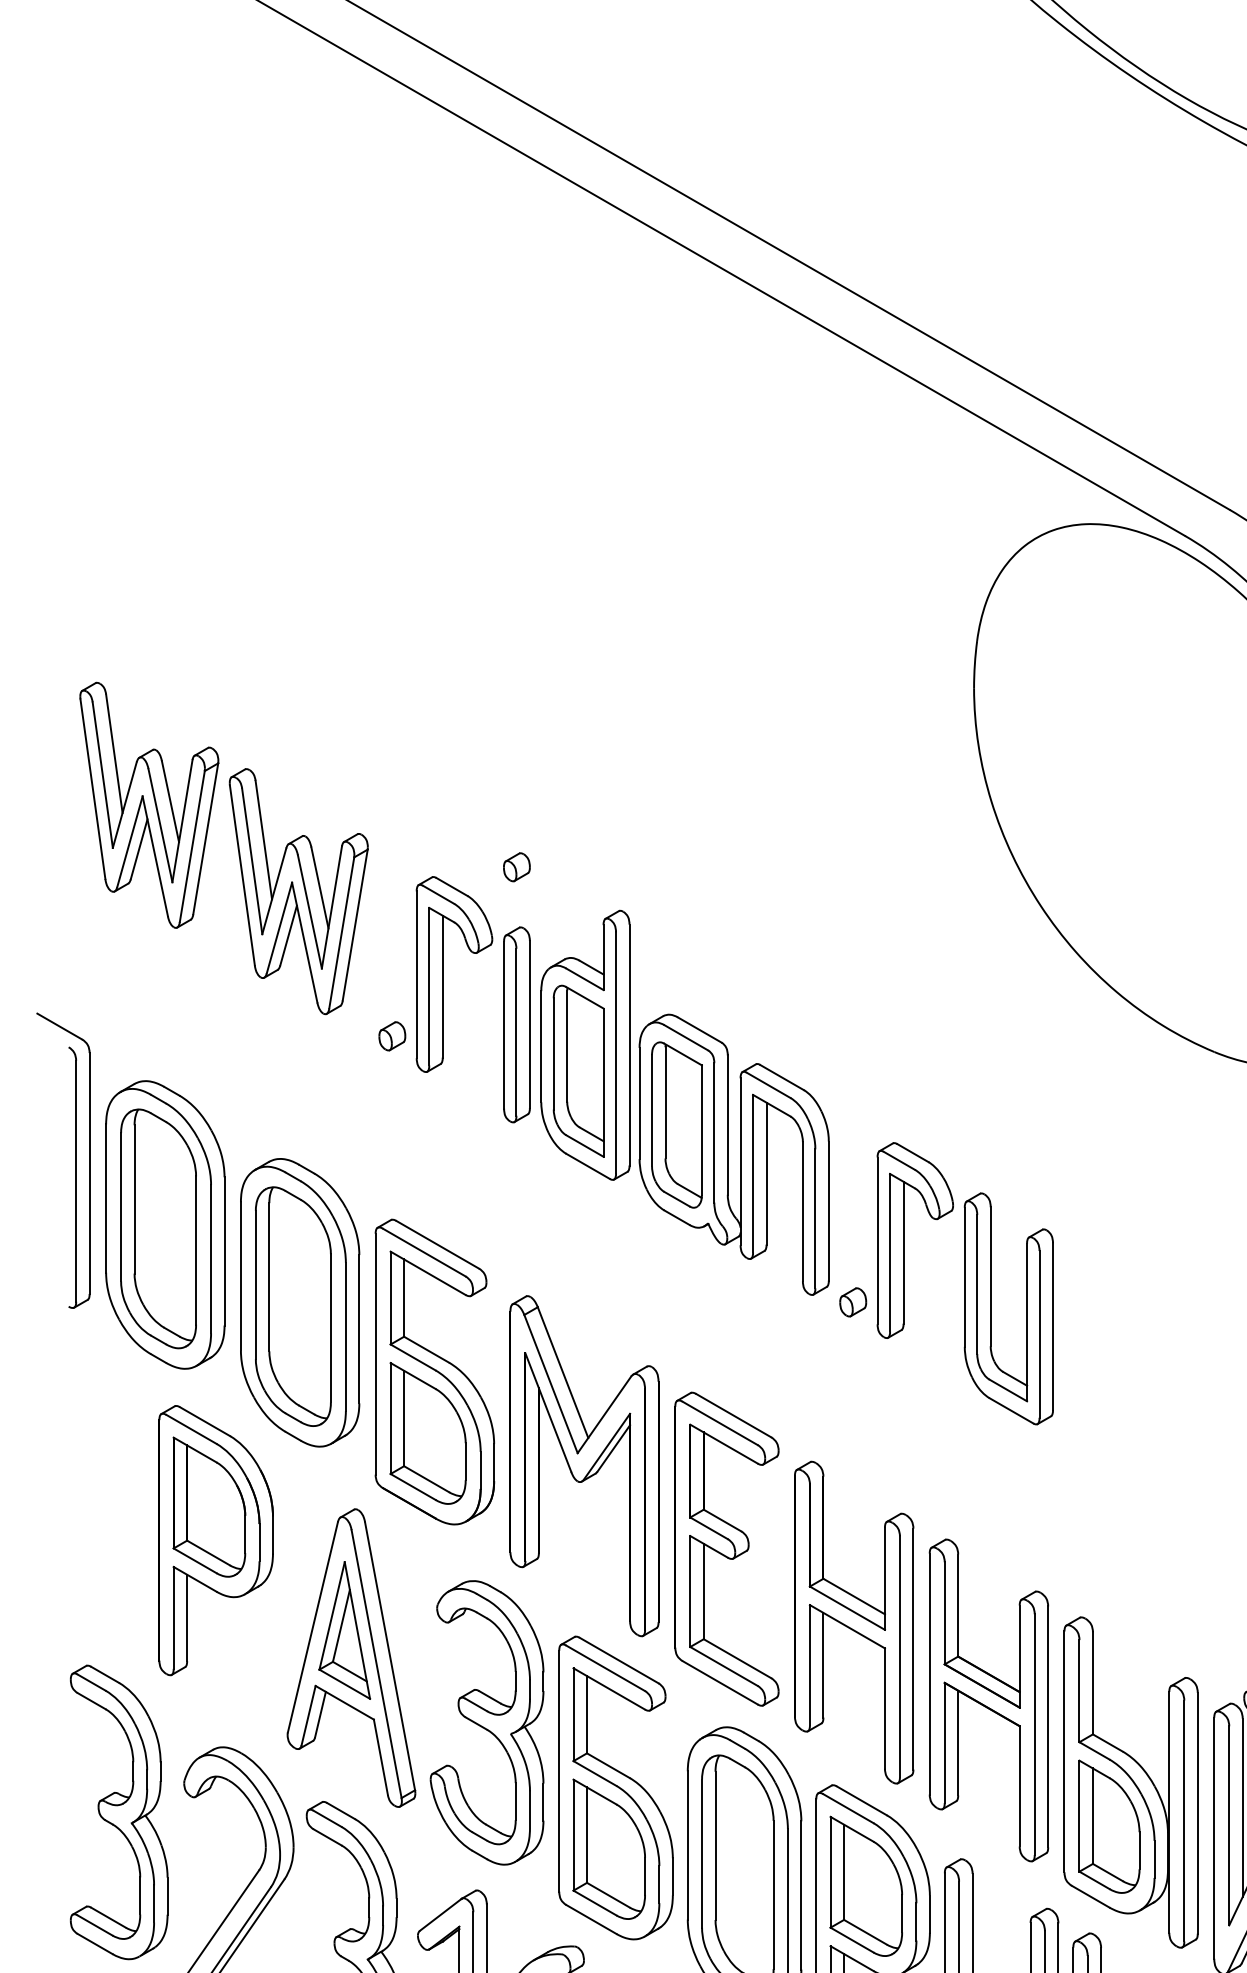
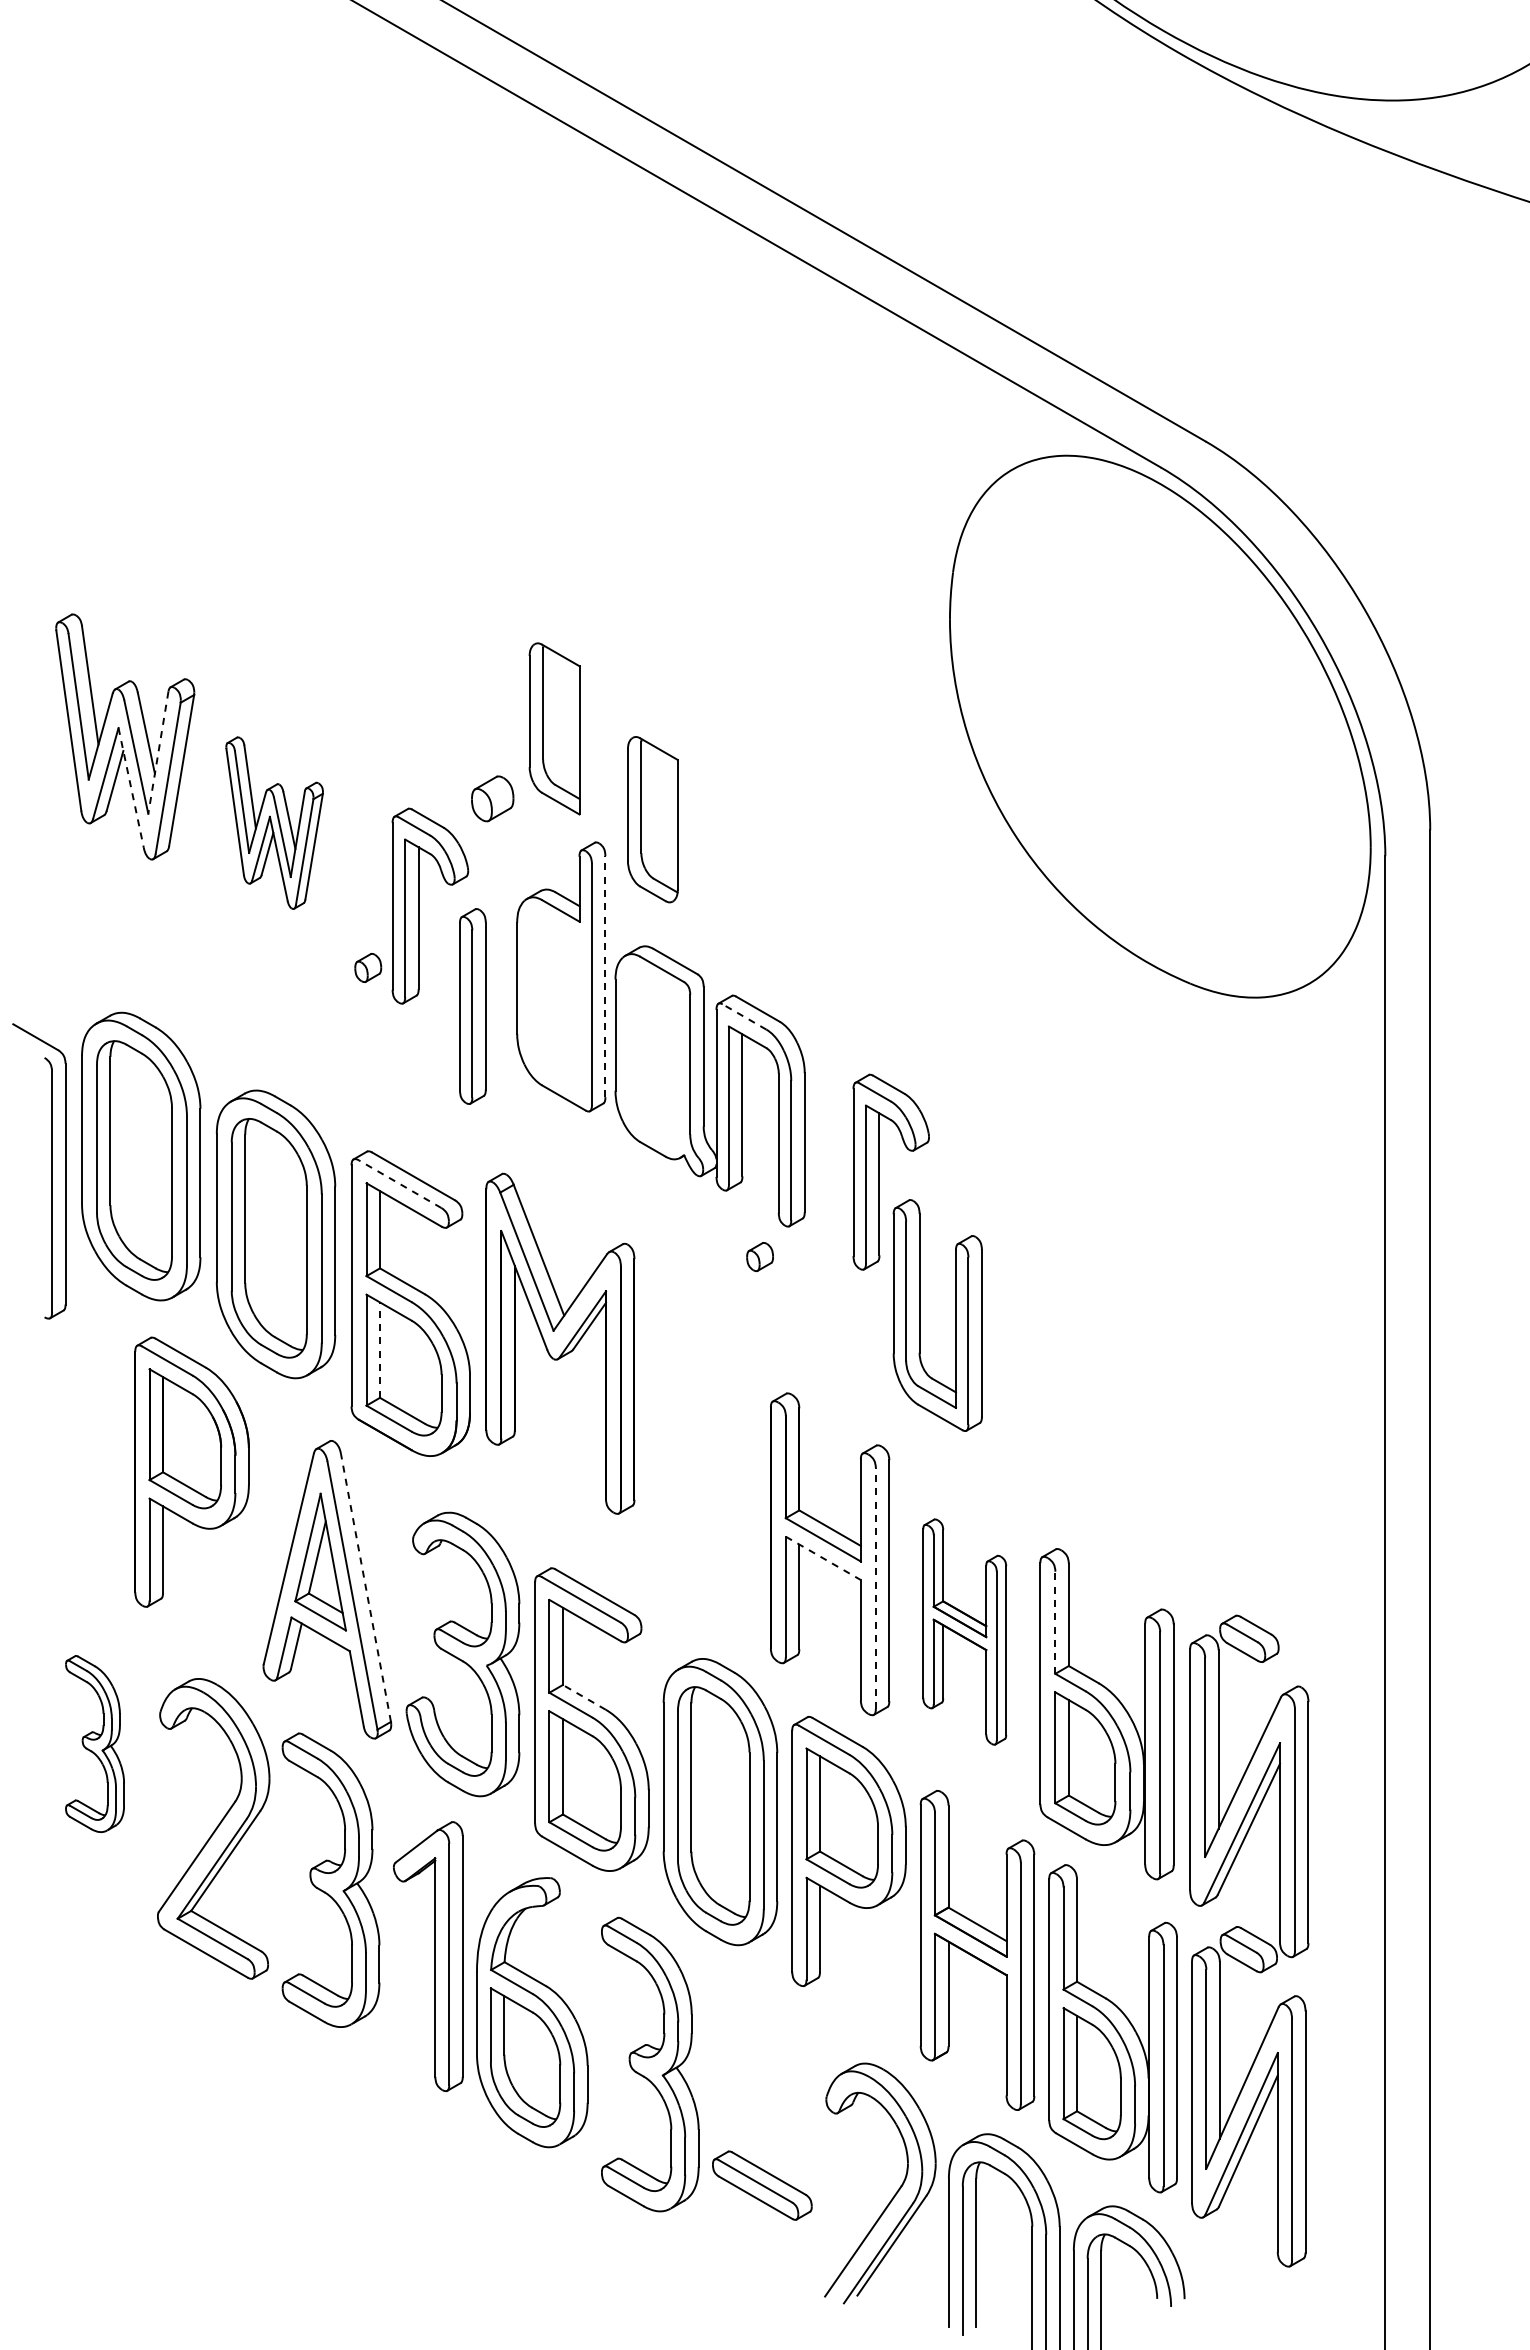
line: (182, 820) -> (158, 752), solid -> dashed
line: (155, 856) -> (131, 788), solid -> dashed
part: (516, 866) -> (492, 798), size x1.6
part: (298, 890) -> (274, 822), size x0.7
part: (516, 1024) -> (472, 1006), moved
line: (629, 1044) -> (605, 976), solid -> dashed
part: (578, 1070) -> (554, 728), moved
line: (768, 1084) -> (744, 1016), solid -> dashed
part: (676, 1124) -> (652, 819), moved
part: (75, 1160) -> (51, 1171), moved
line: (424, 1252) -> (400, 1184), solid -> dashed
part: (852, 1301) -> (759, 1256), moved
part: (991, 1308) -> (920, 1315), moved
line: (404, 1418) -> (380, 1350), solid -> dashed
part: (584, 1465) -> (560, 1343), moved
part: (726, 1548) -> (702, 1480), removed
line: (847, 1626) -> (823, 1558), solid -> dashed
line: (389, 1655) -> (365, 1587), solid -> dashed
line: (899, 1656) -> (875, 1588), solid -> dashed
line: (1079, 1690) -> (1055, 1622), solid -> dashed
part: (988, 1699) -> (964, 1631), size x0.7
line: (608, 1765) -> (584, 1697), solid -> dashed
part: (118, 1811) -> (94, 1743), size x0.6

